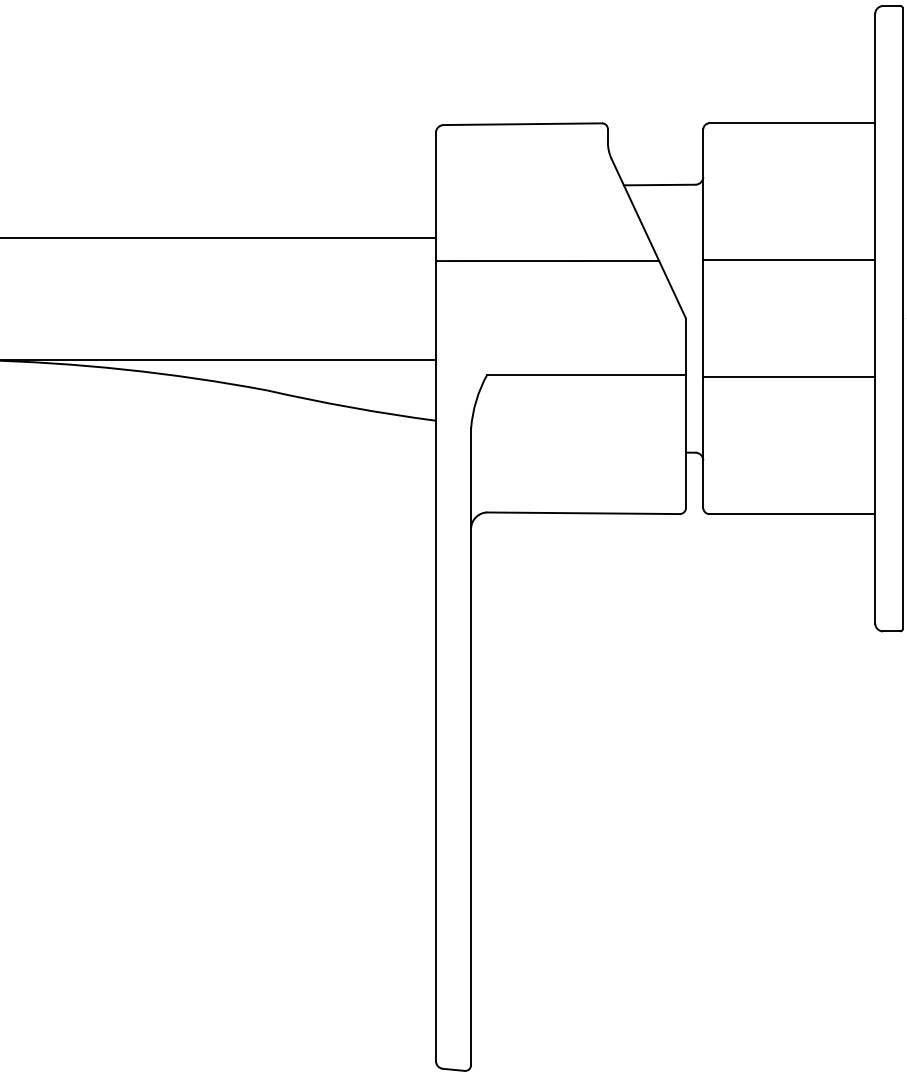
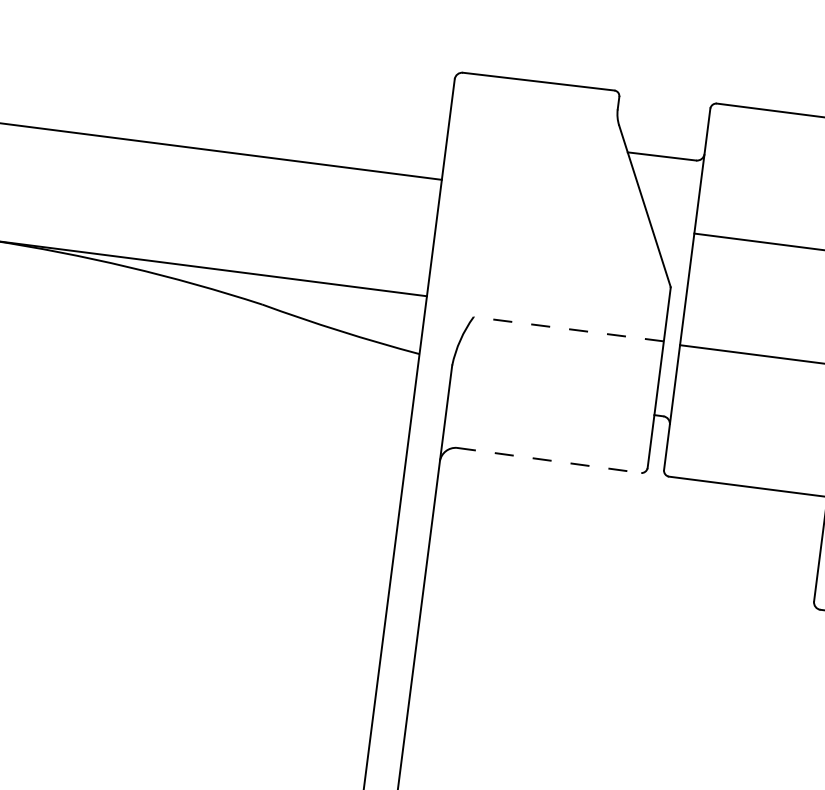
line: (547, 260) -> (545, 214), removed
line: (586, 375) -> (568, 329), solid -> dashed
line: (583, 513) -> (549, 460), solid -> dashed

